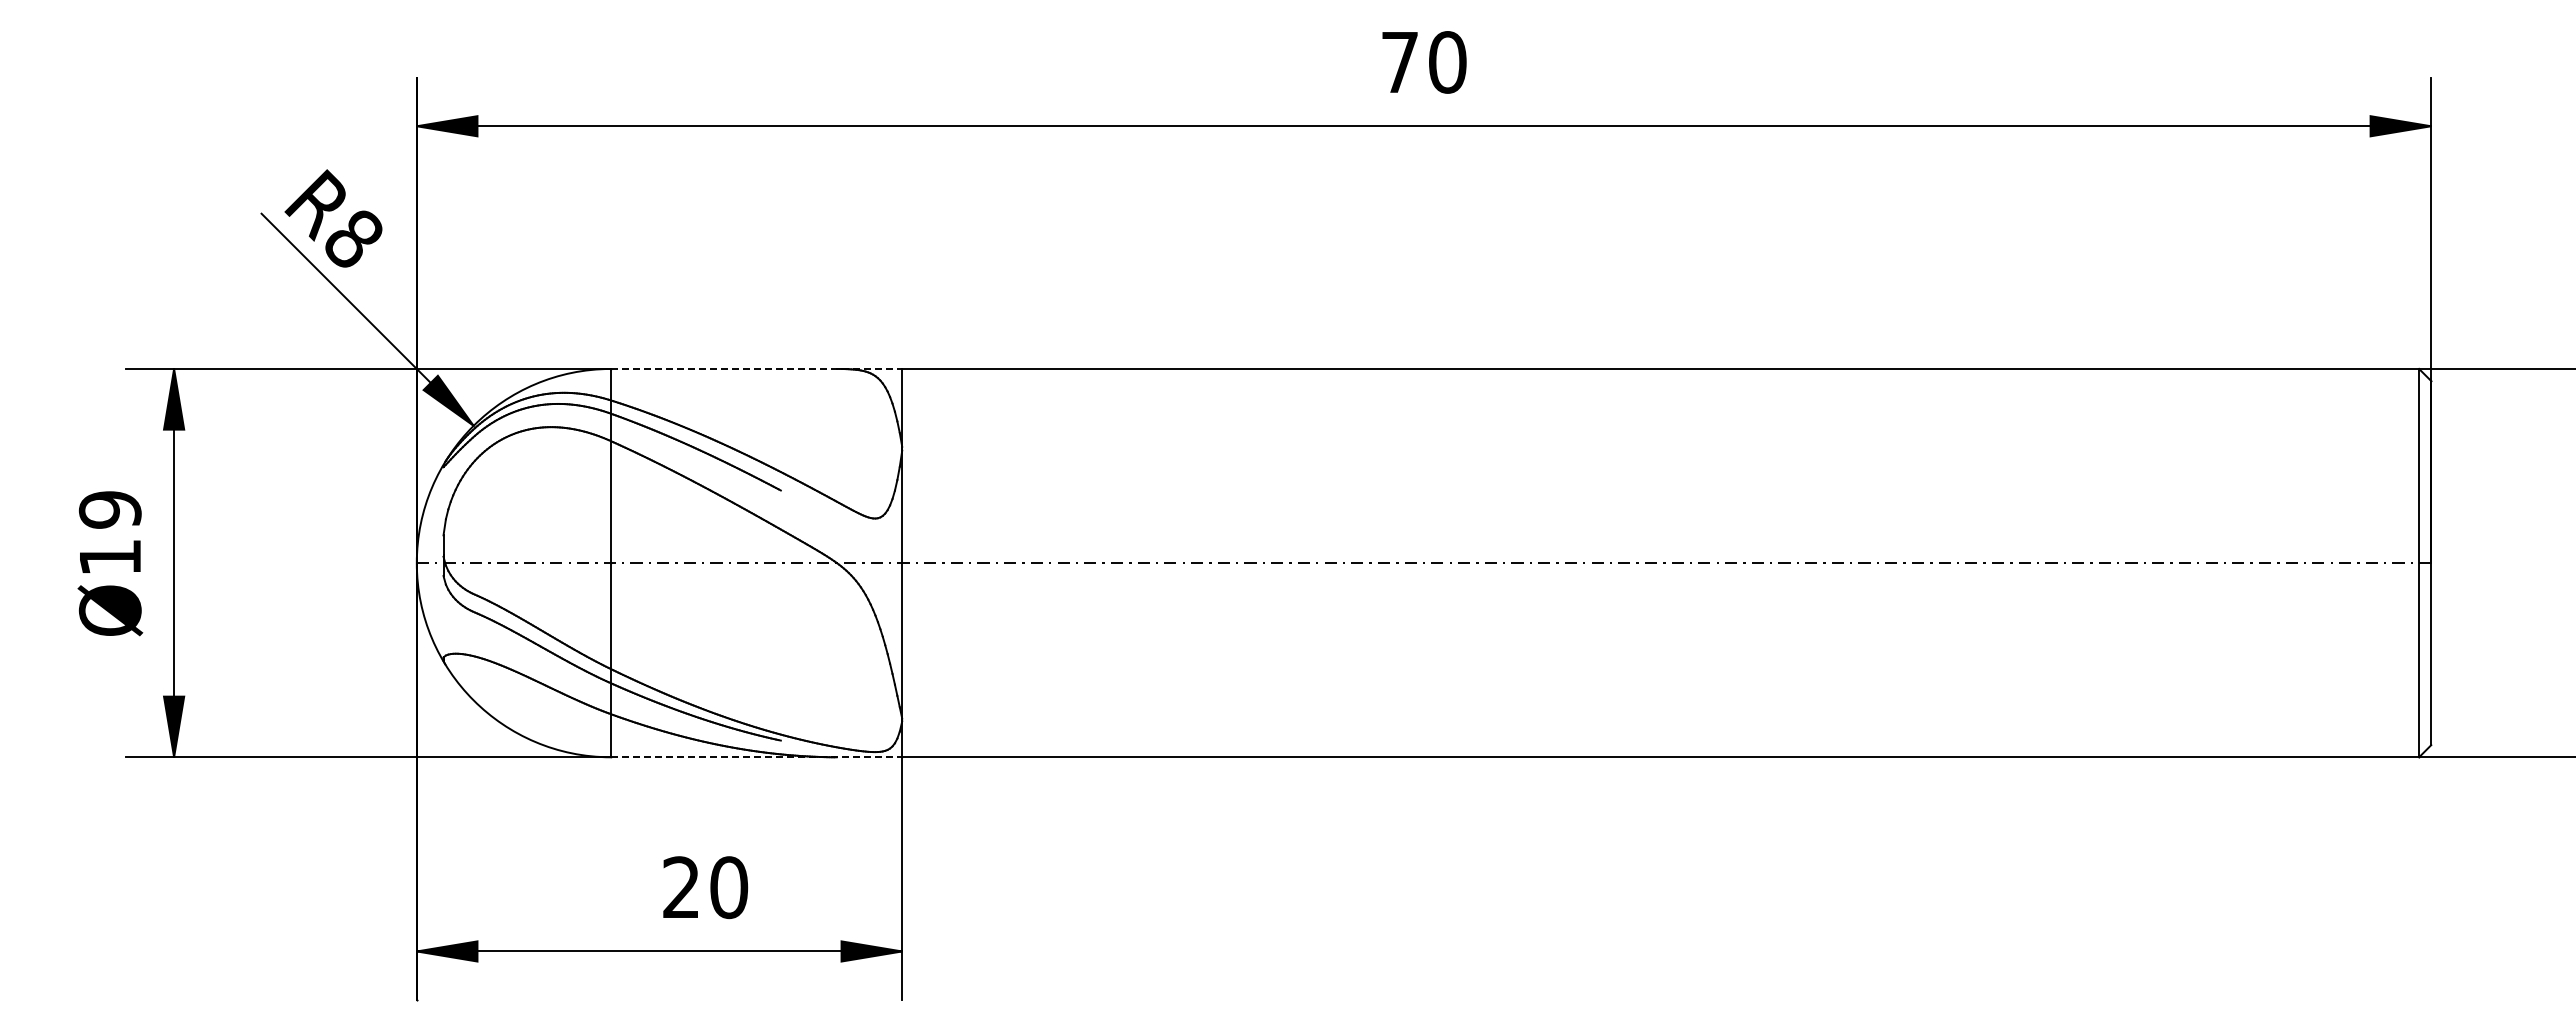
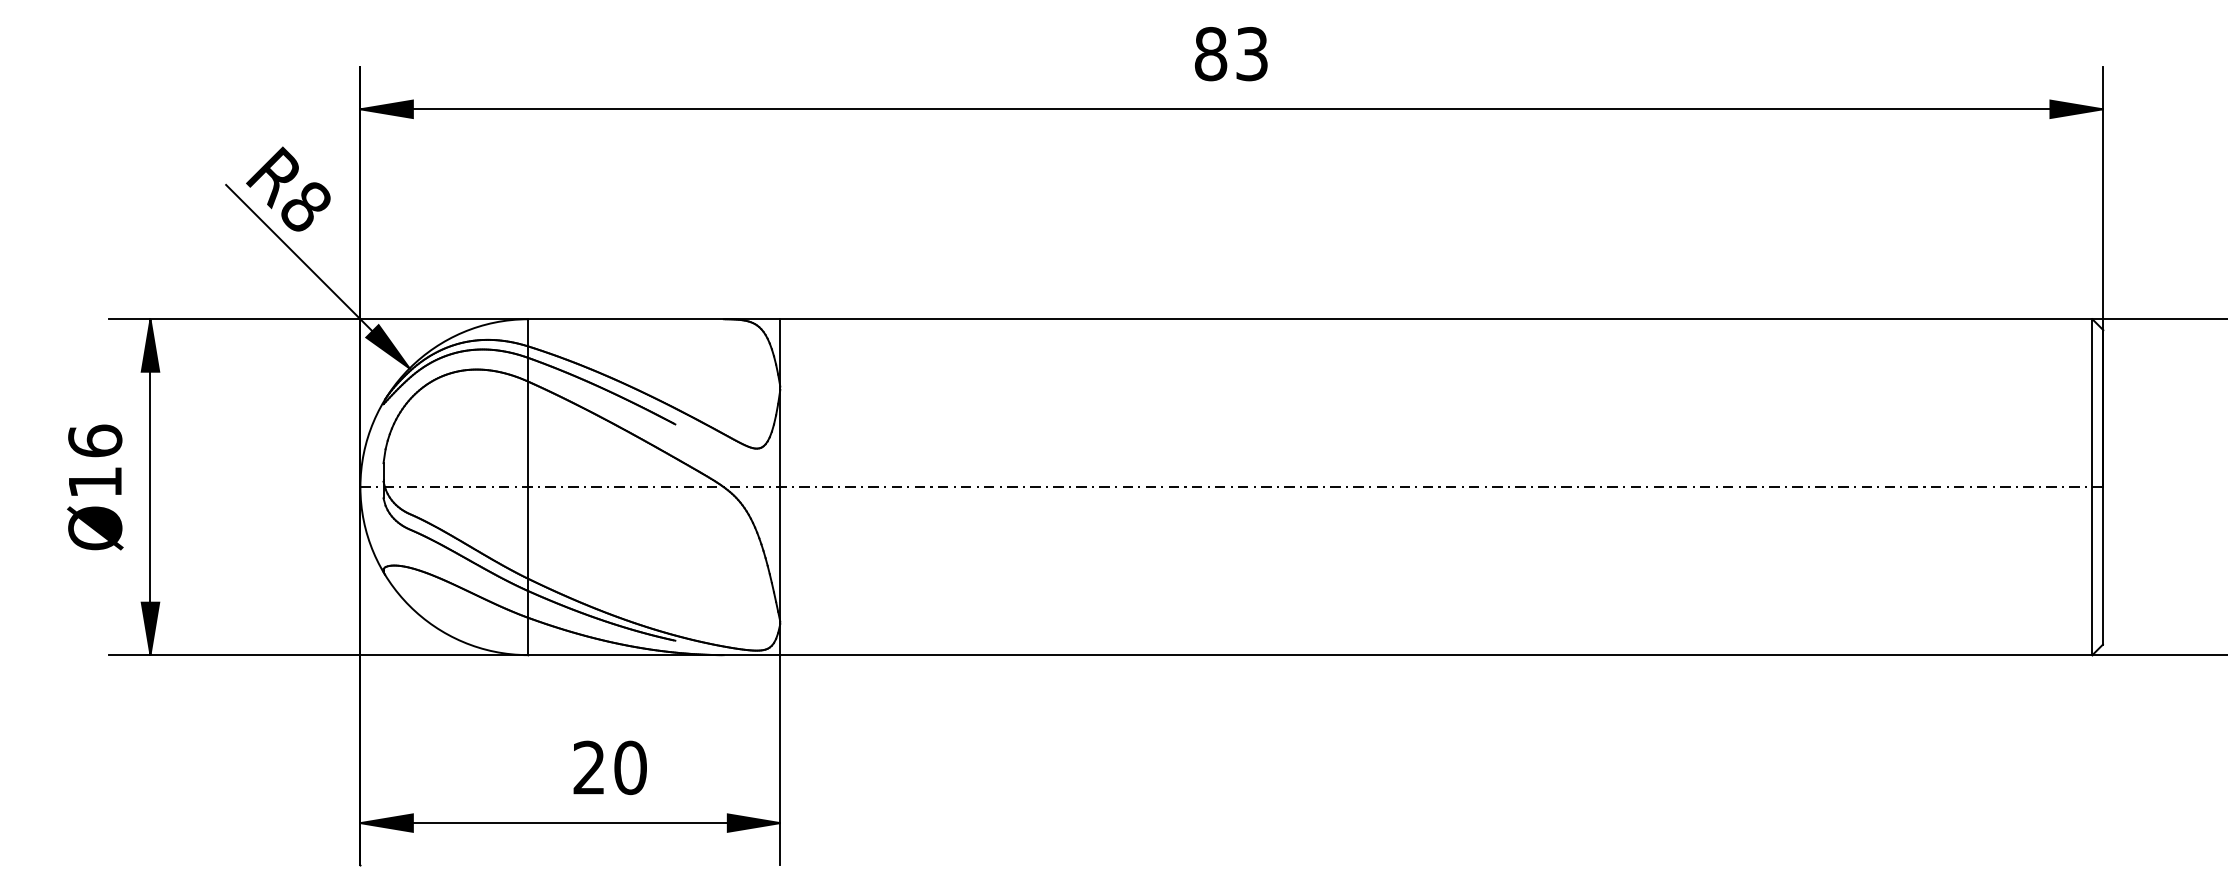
text: (1423, 62) -> (1231, 54), 70 -> 83
line: (756, 368) -> (654, 318), dashed -> solid
text: (109, 509) -> (94, 440), Ø19 -> Ø16
line: (756, 757) -> (654, 655), dashed -> solid

